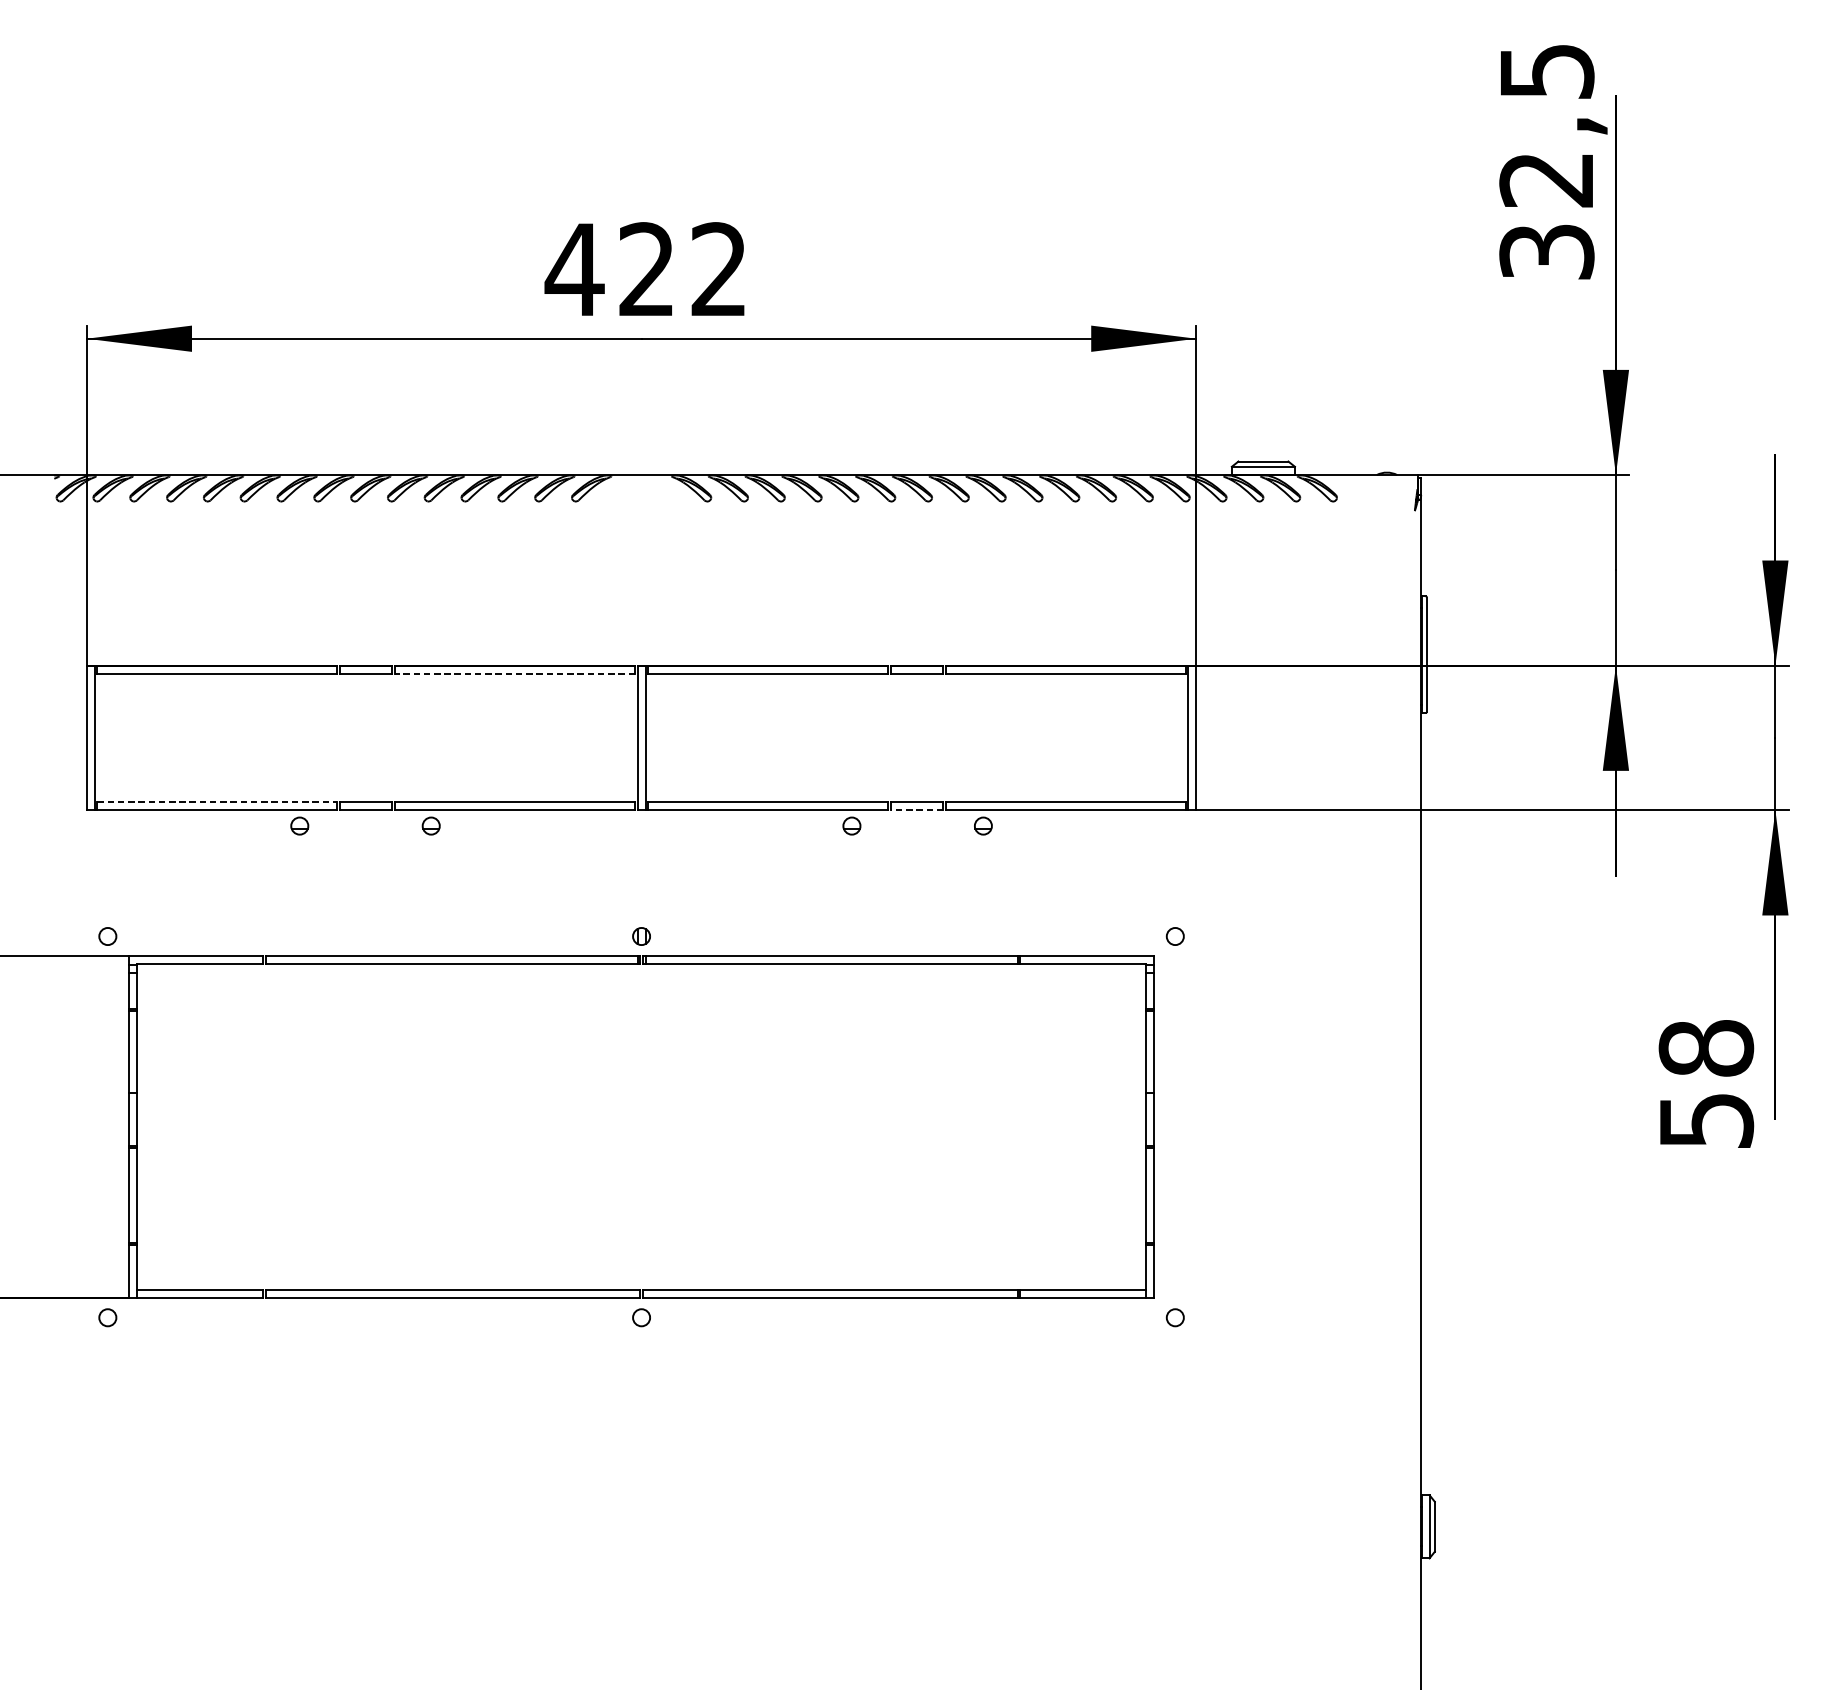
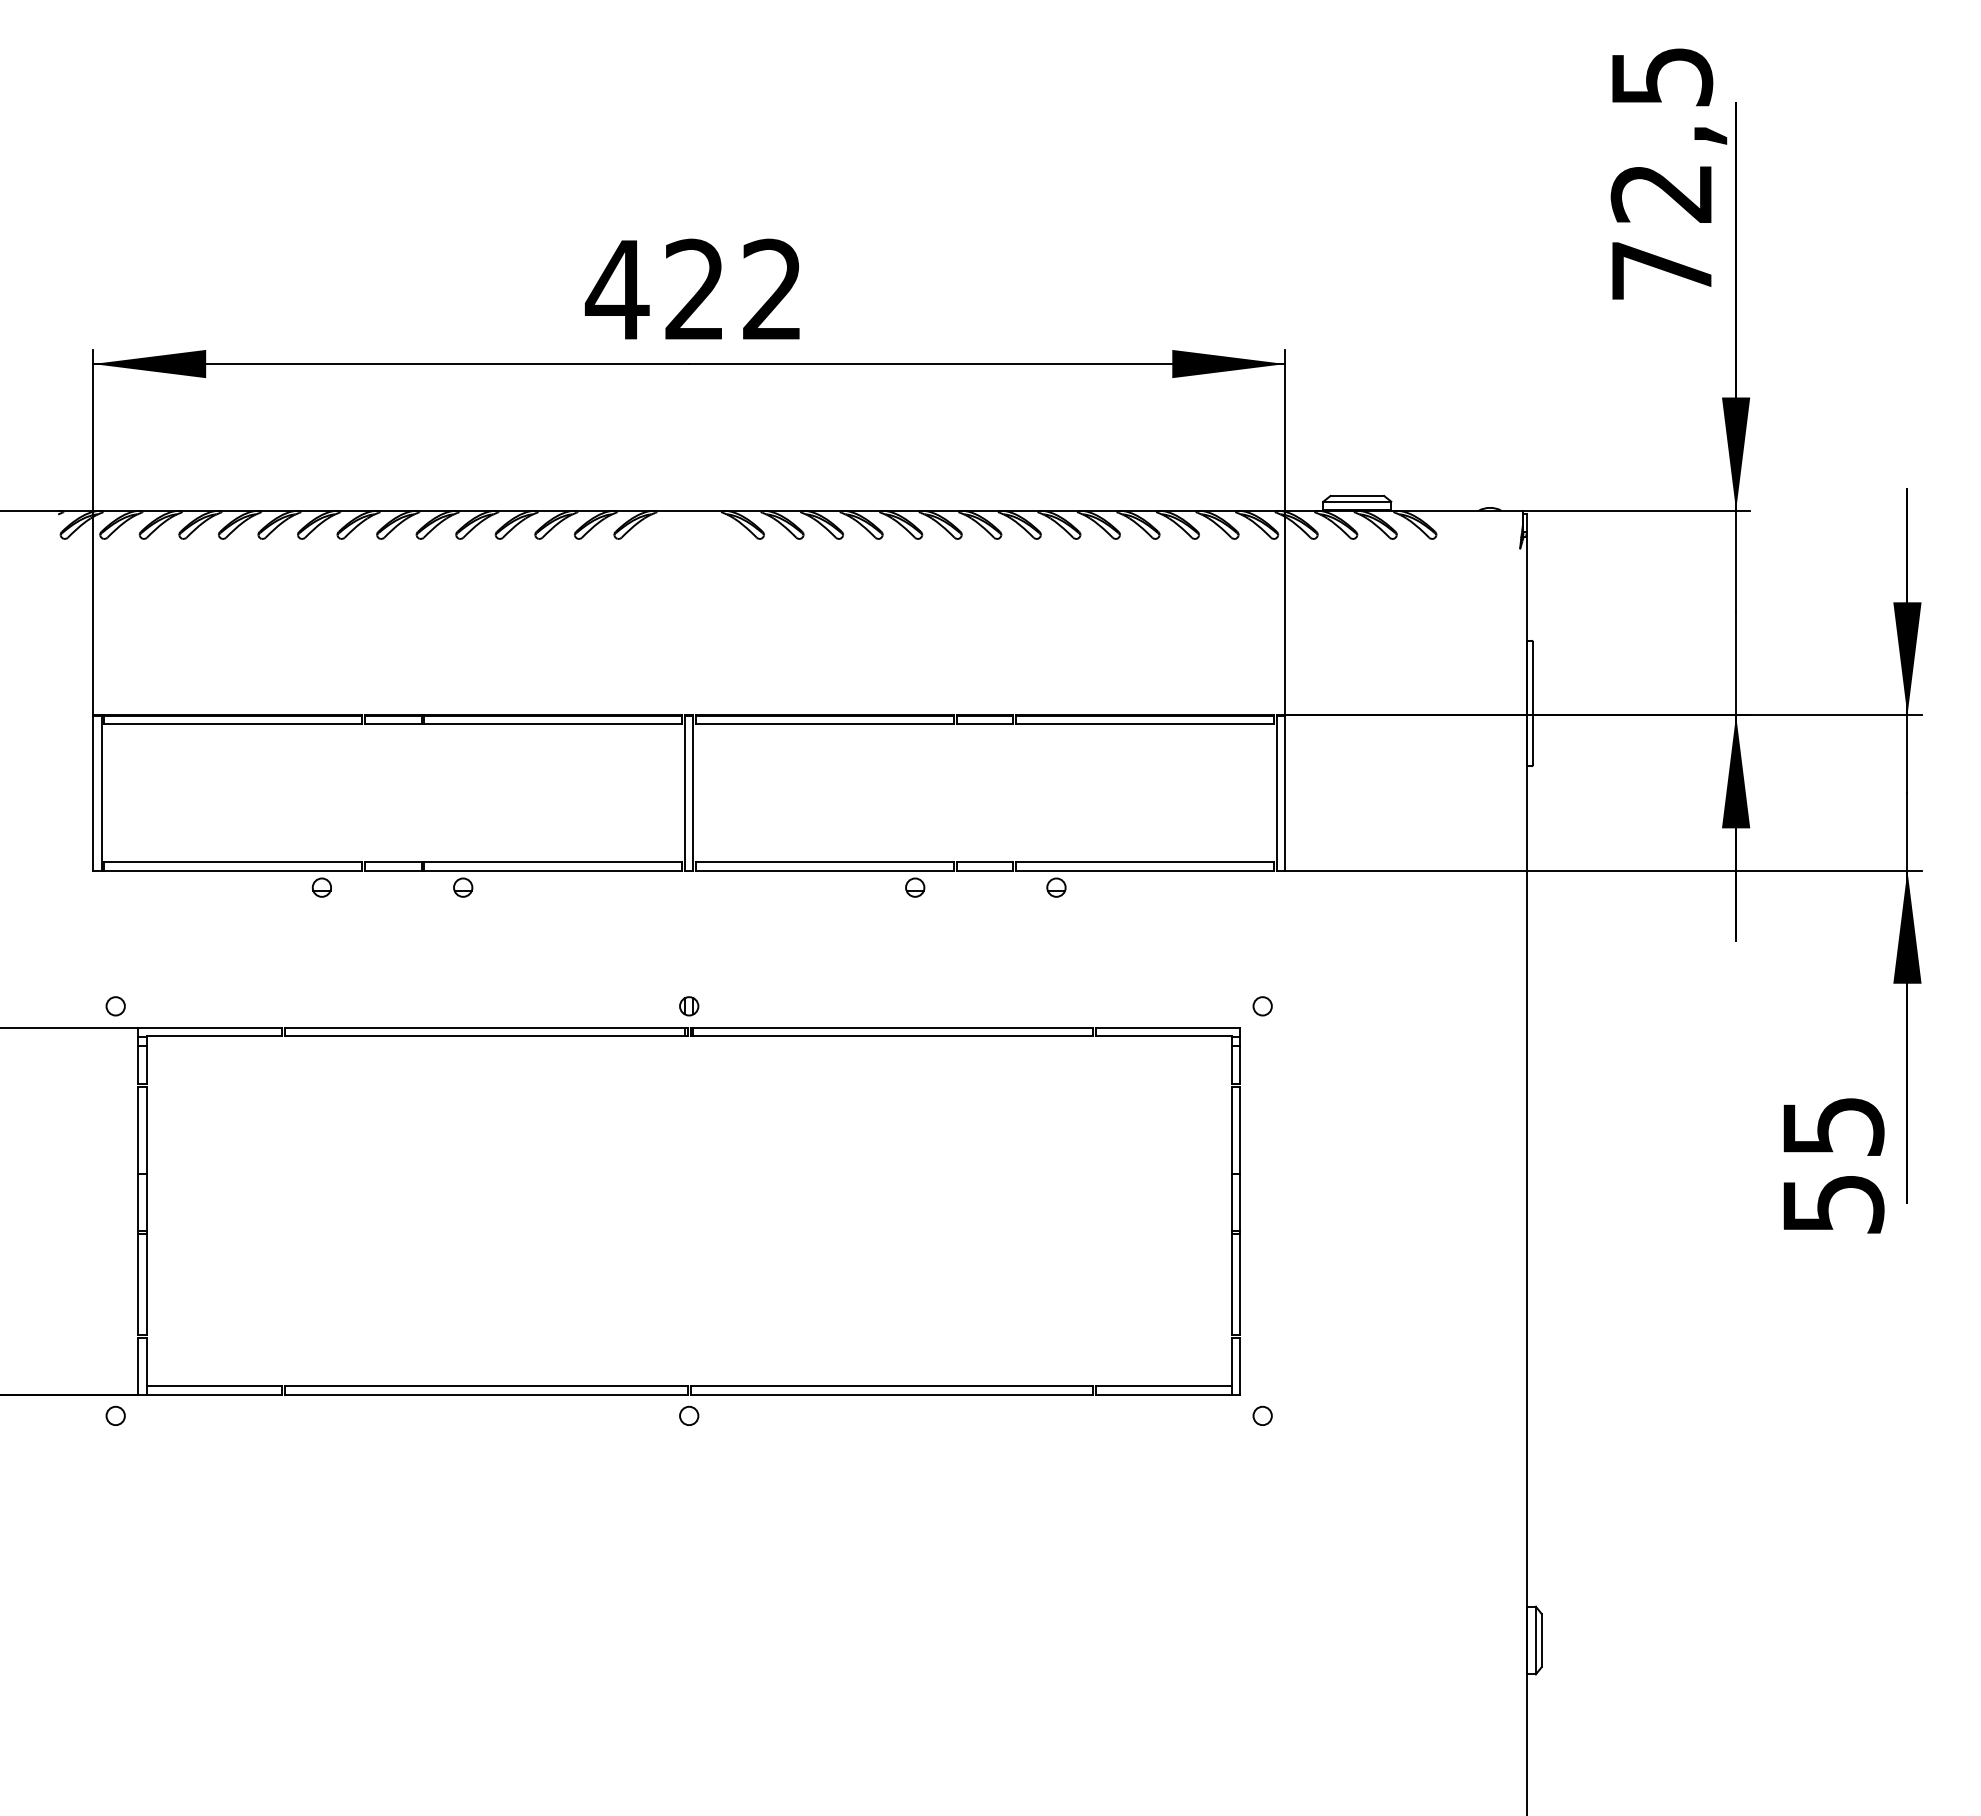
text: (1546, 251) -> (1661, 270), 32,5 -> 72,5
line: (515, 673) -> (553, 723), dashed -> solid
line: (217, 802) -> (233, 862), dashed -> solid
line: (916, 810) -> (984, 870), dashed -> solid
text: (1706, 1048) -> (1833, 1126), 58 -> 55

